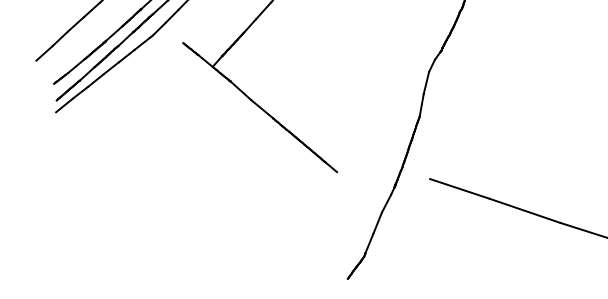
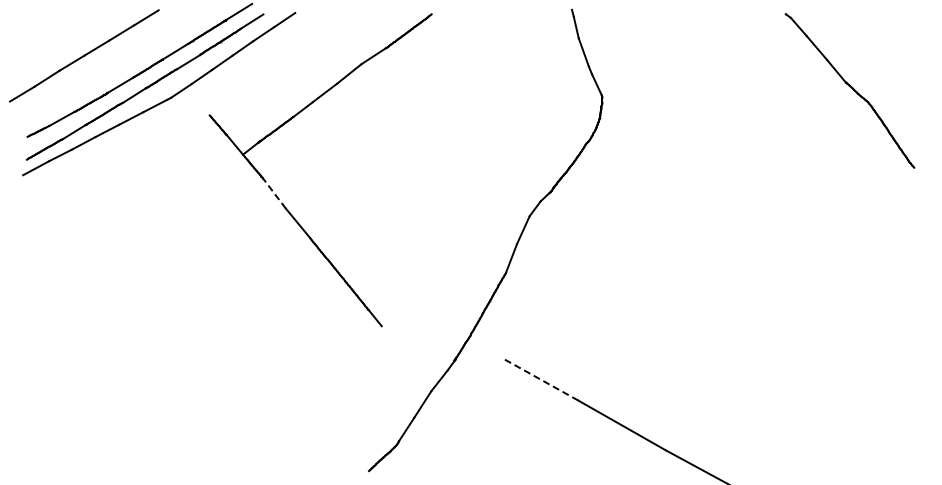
line: (240, 90) -> (274, 193), solid -> dashed
line: (460, 188) -> (541, 379), solid -> dashed

